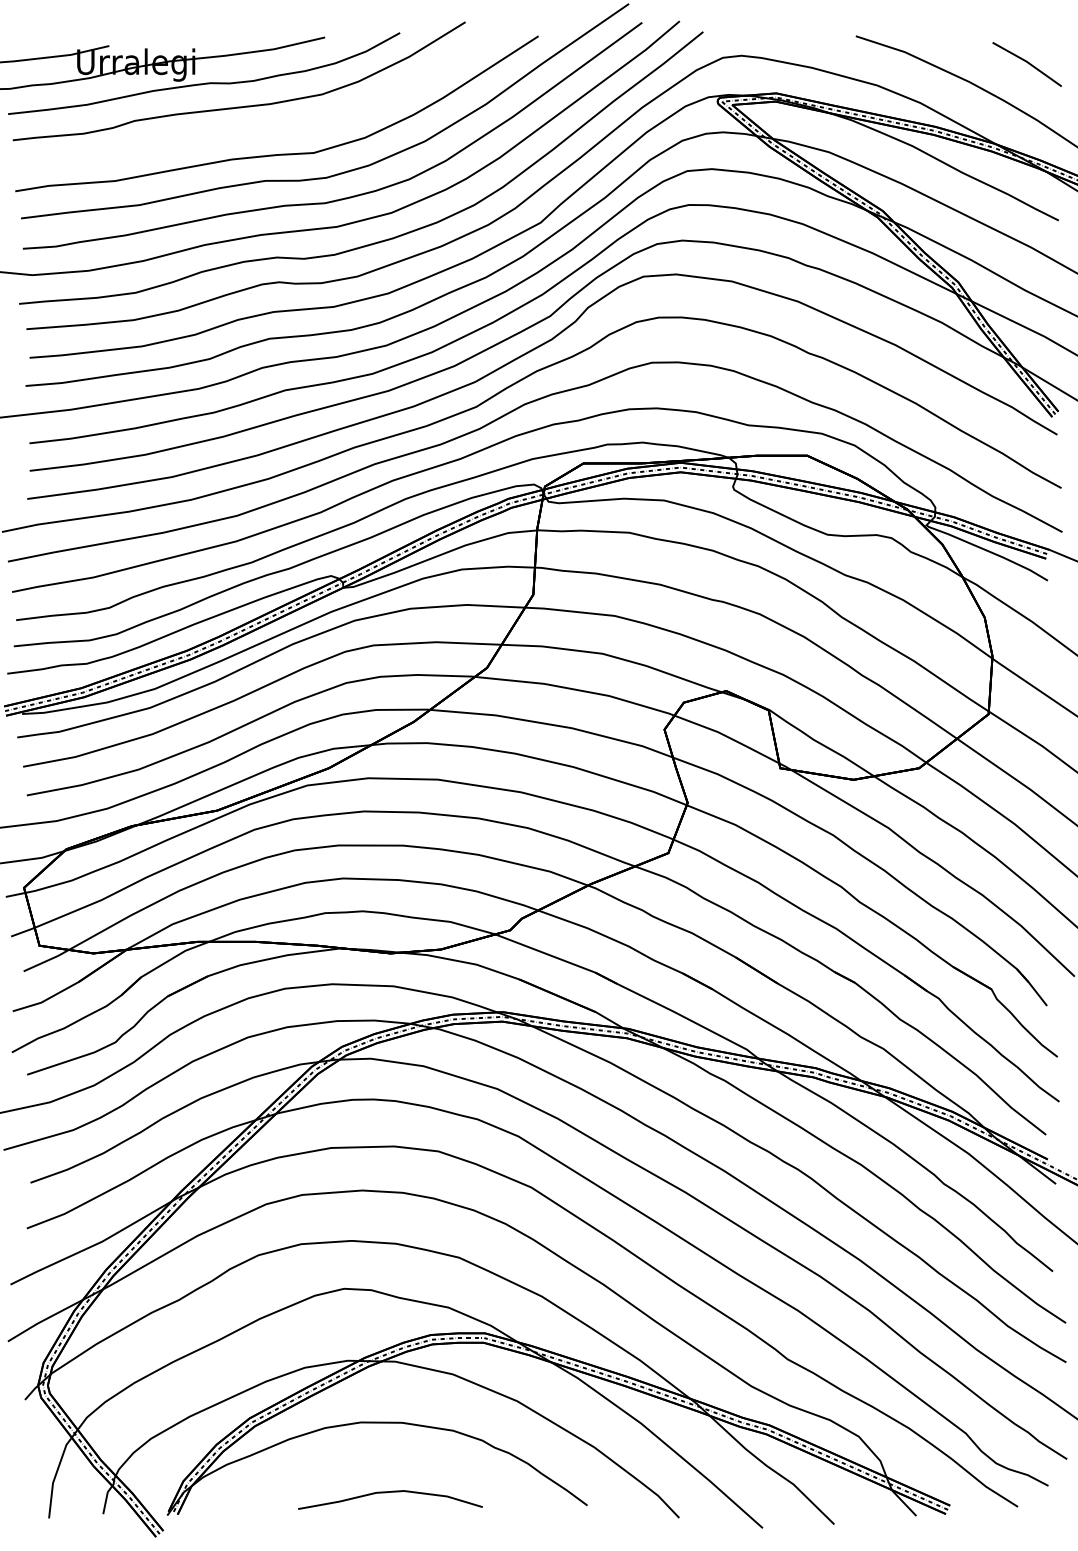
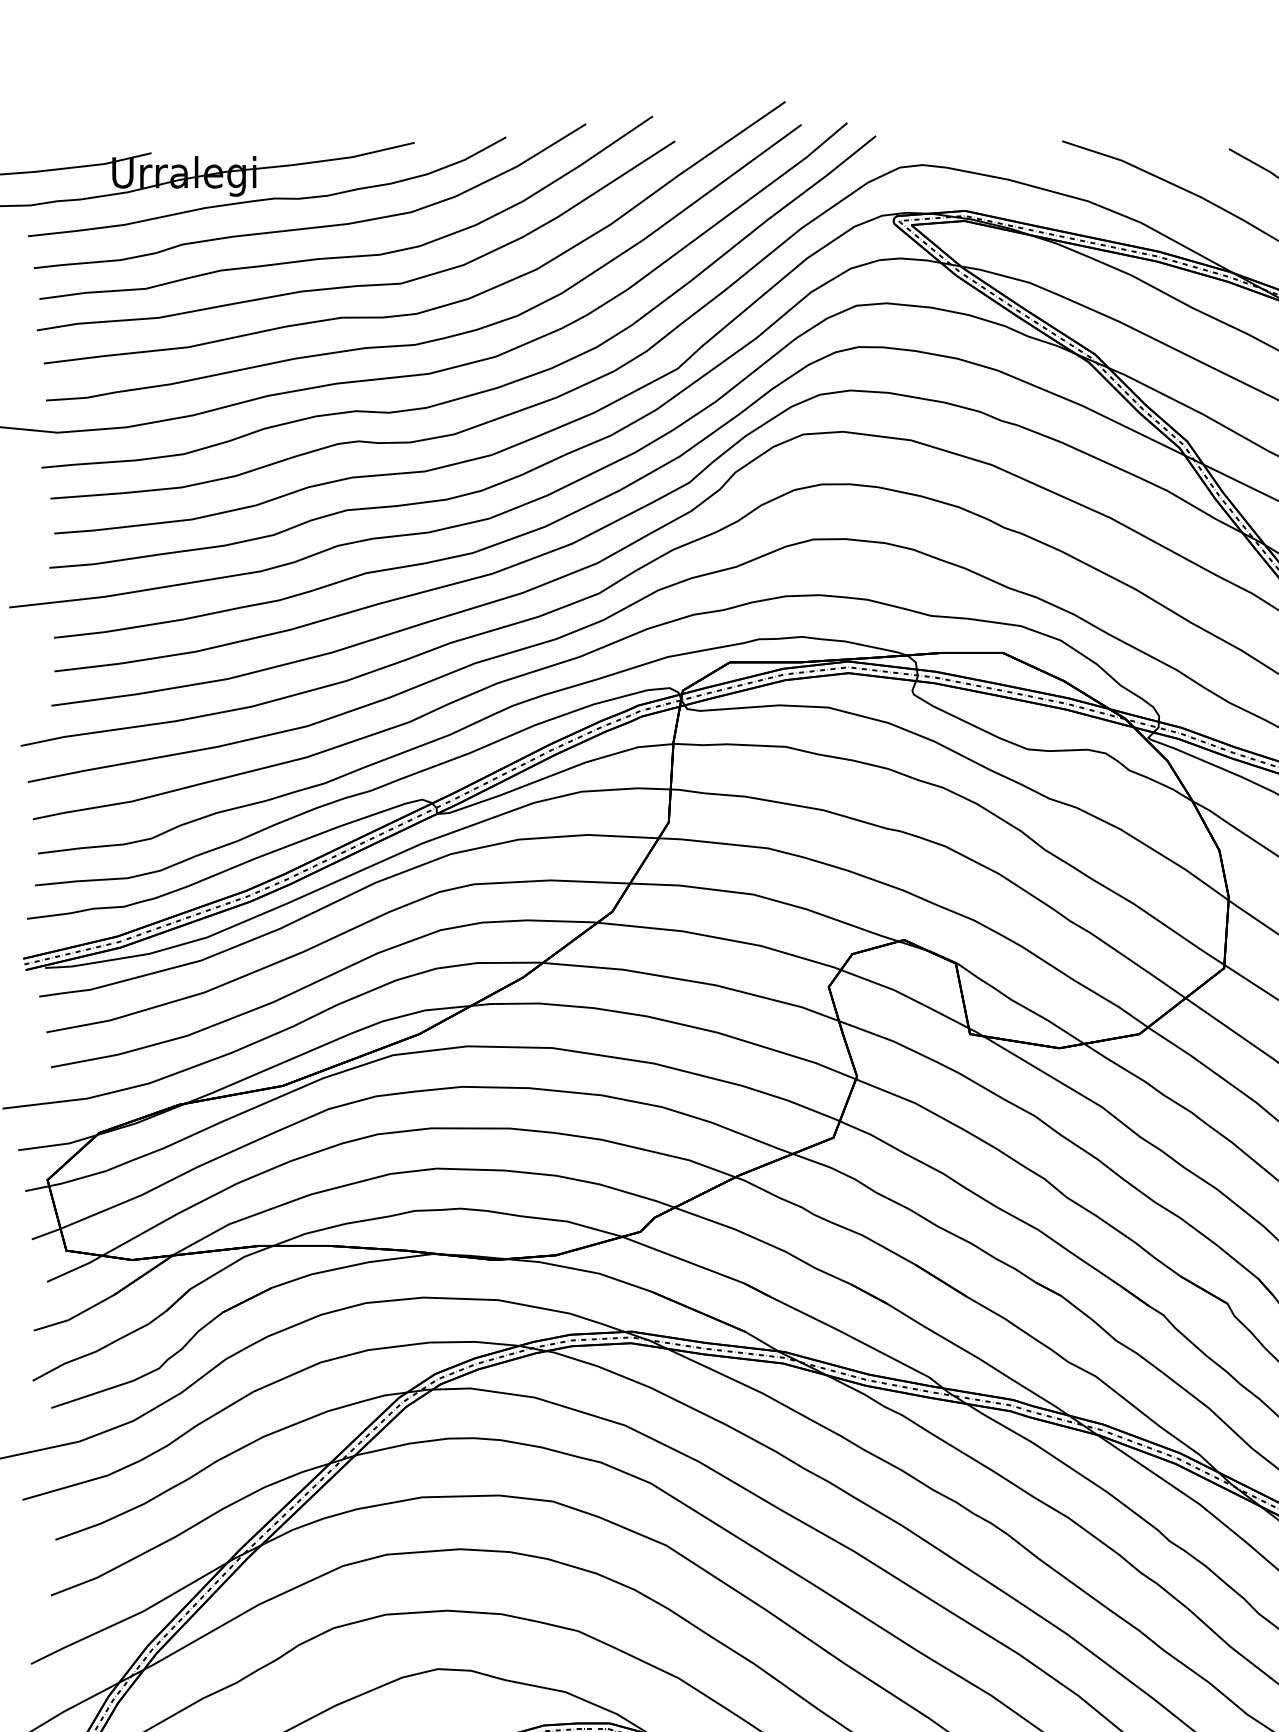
curve: (274, 129) -> (353, 255), added

